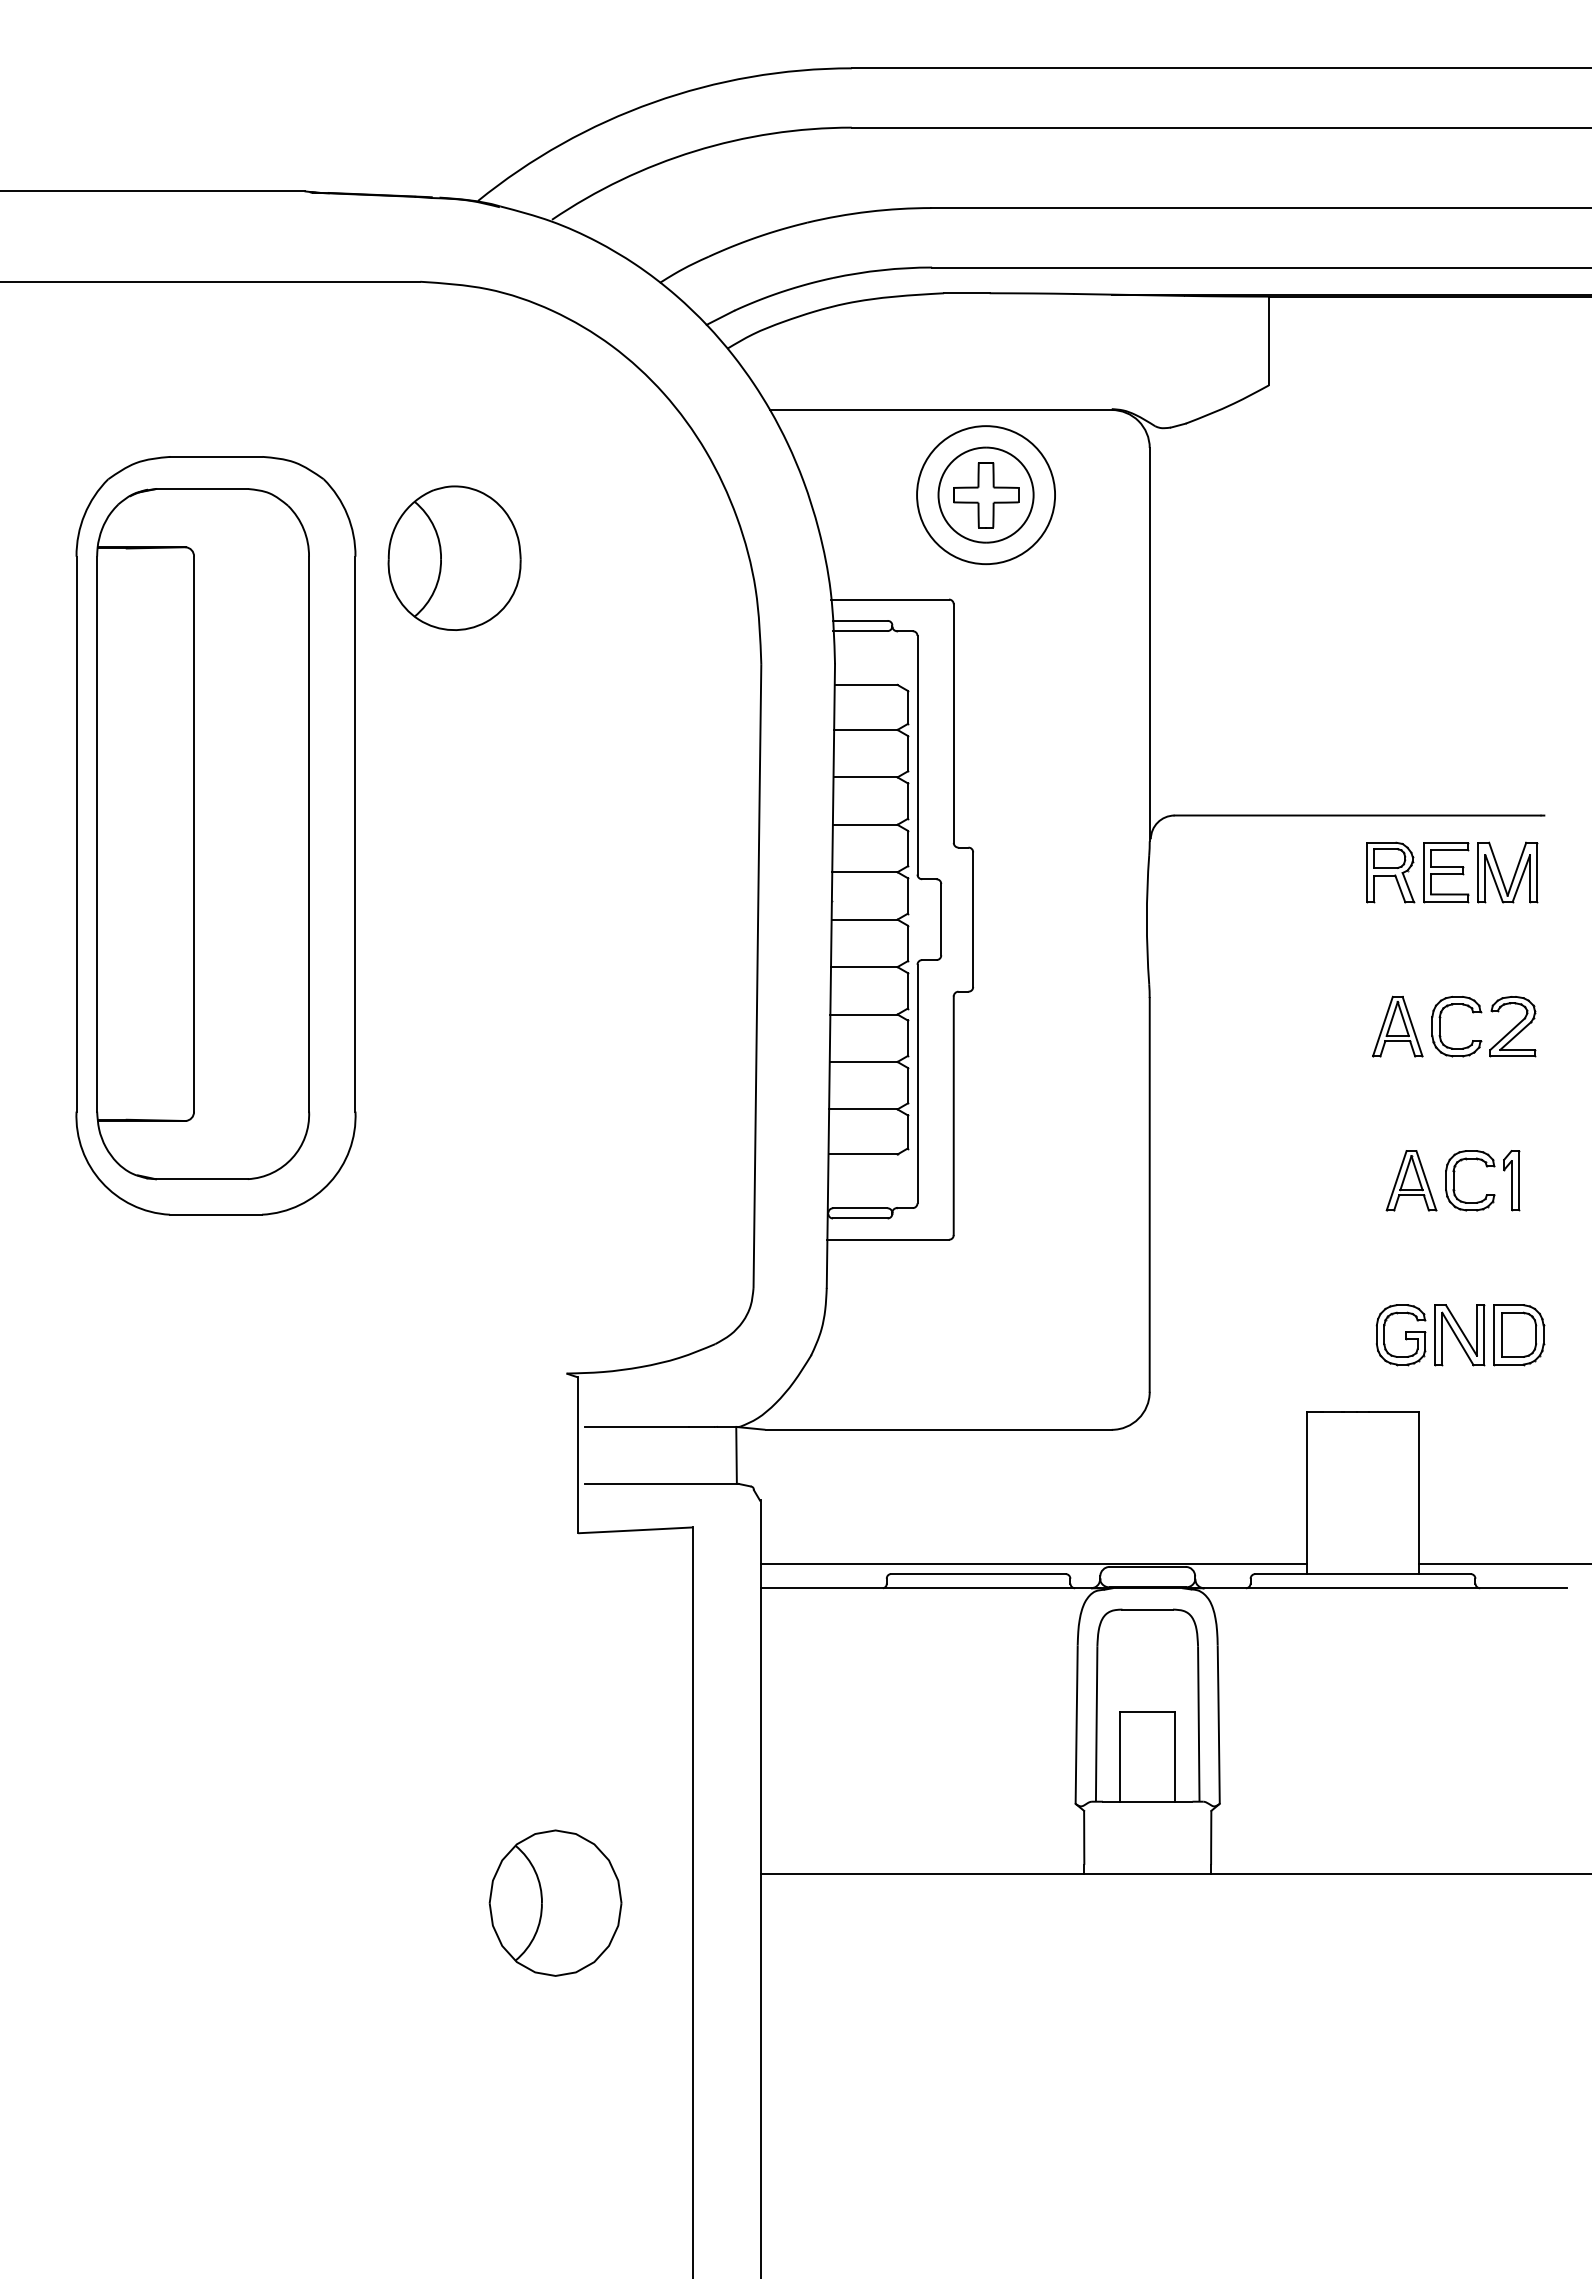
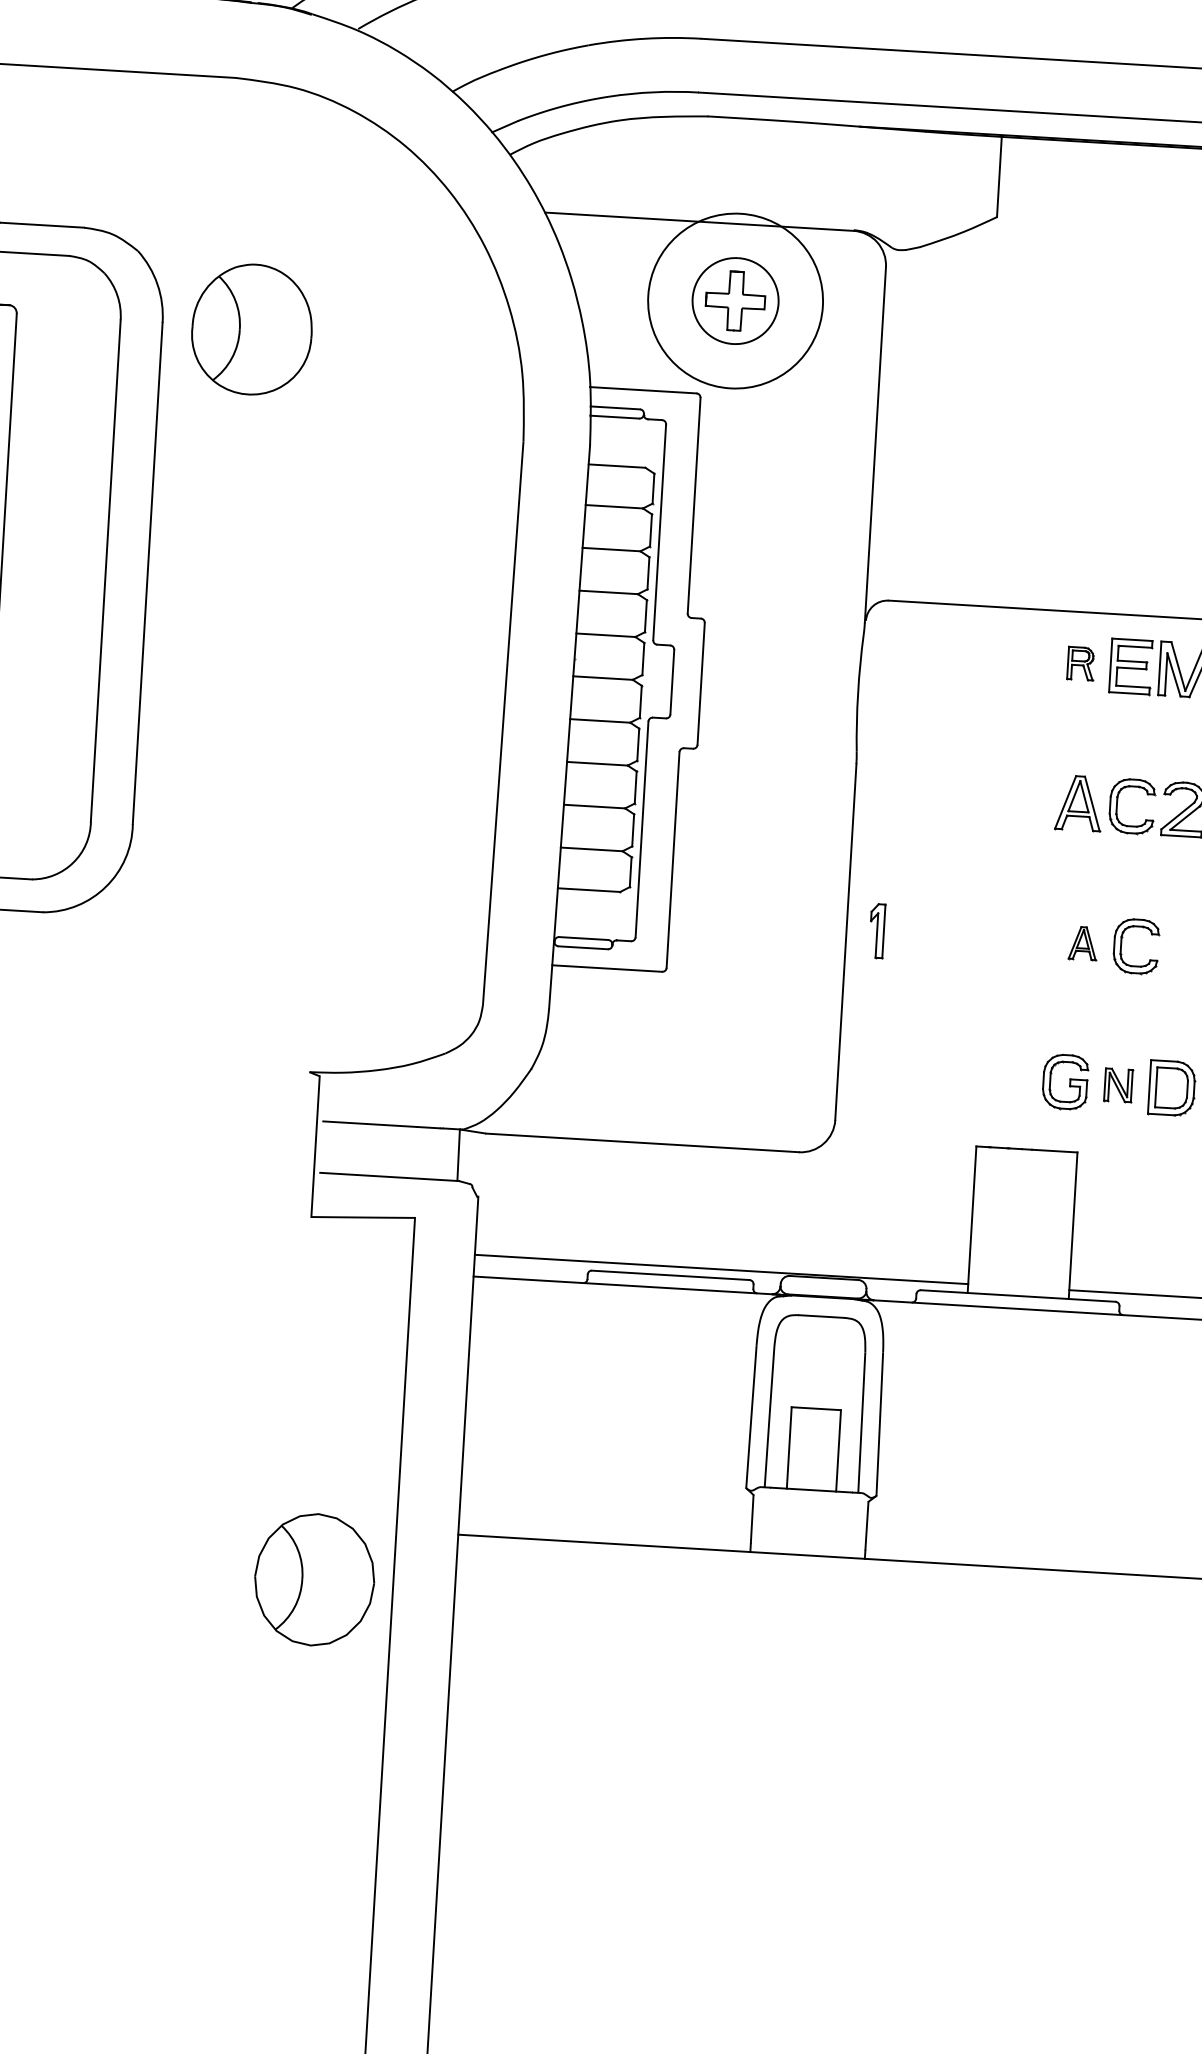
circle: (986, 495) -> (735, 301), size x1.4
part: (1390, 872) -> (1080, 663), size x0.6
part: (1411, 1180) -> (1083, 943), size x0.6
part: (1511, 1180) -> (877, 930), moved
part: (1459, 1335) -> (1118, 1085), size x0.6
part: (555, 1902) -> (314, 1579), moved

